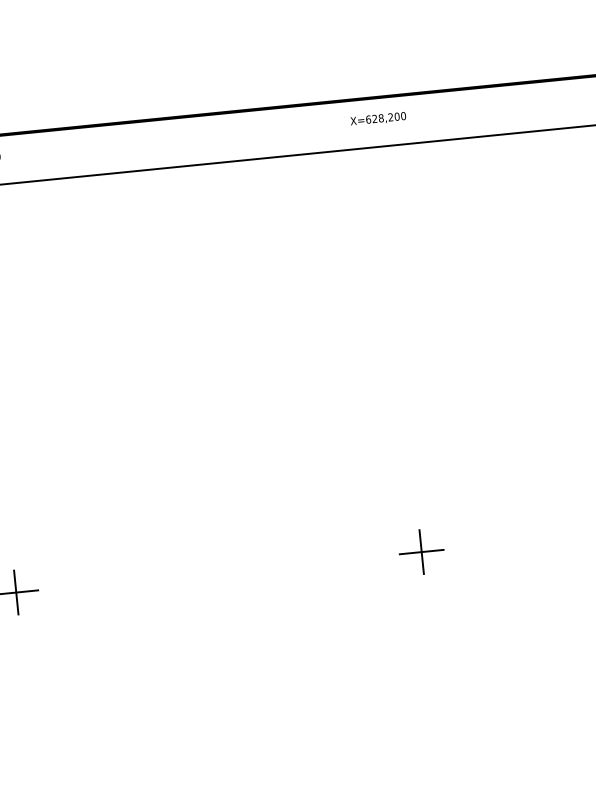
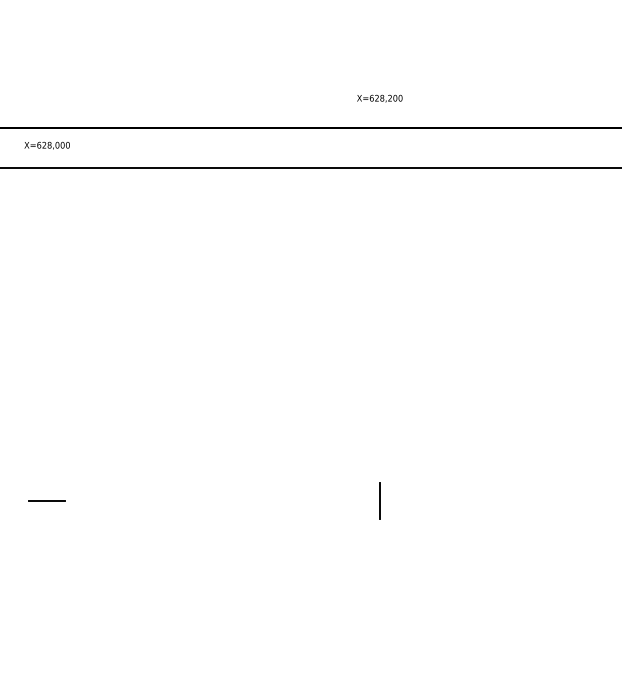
text: (377, 118) -> (379, 98), moved
line: (421, 551) -> (379, 500), removed
line: (16, 592) -> (47, 500), removed

